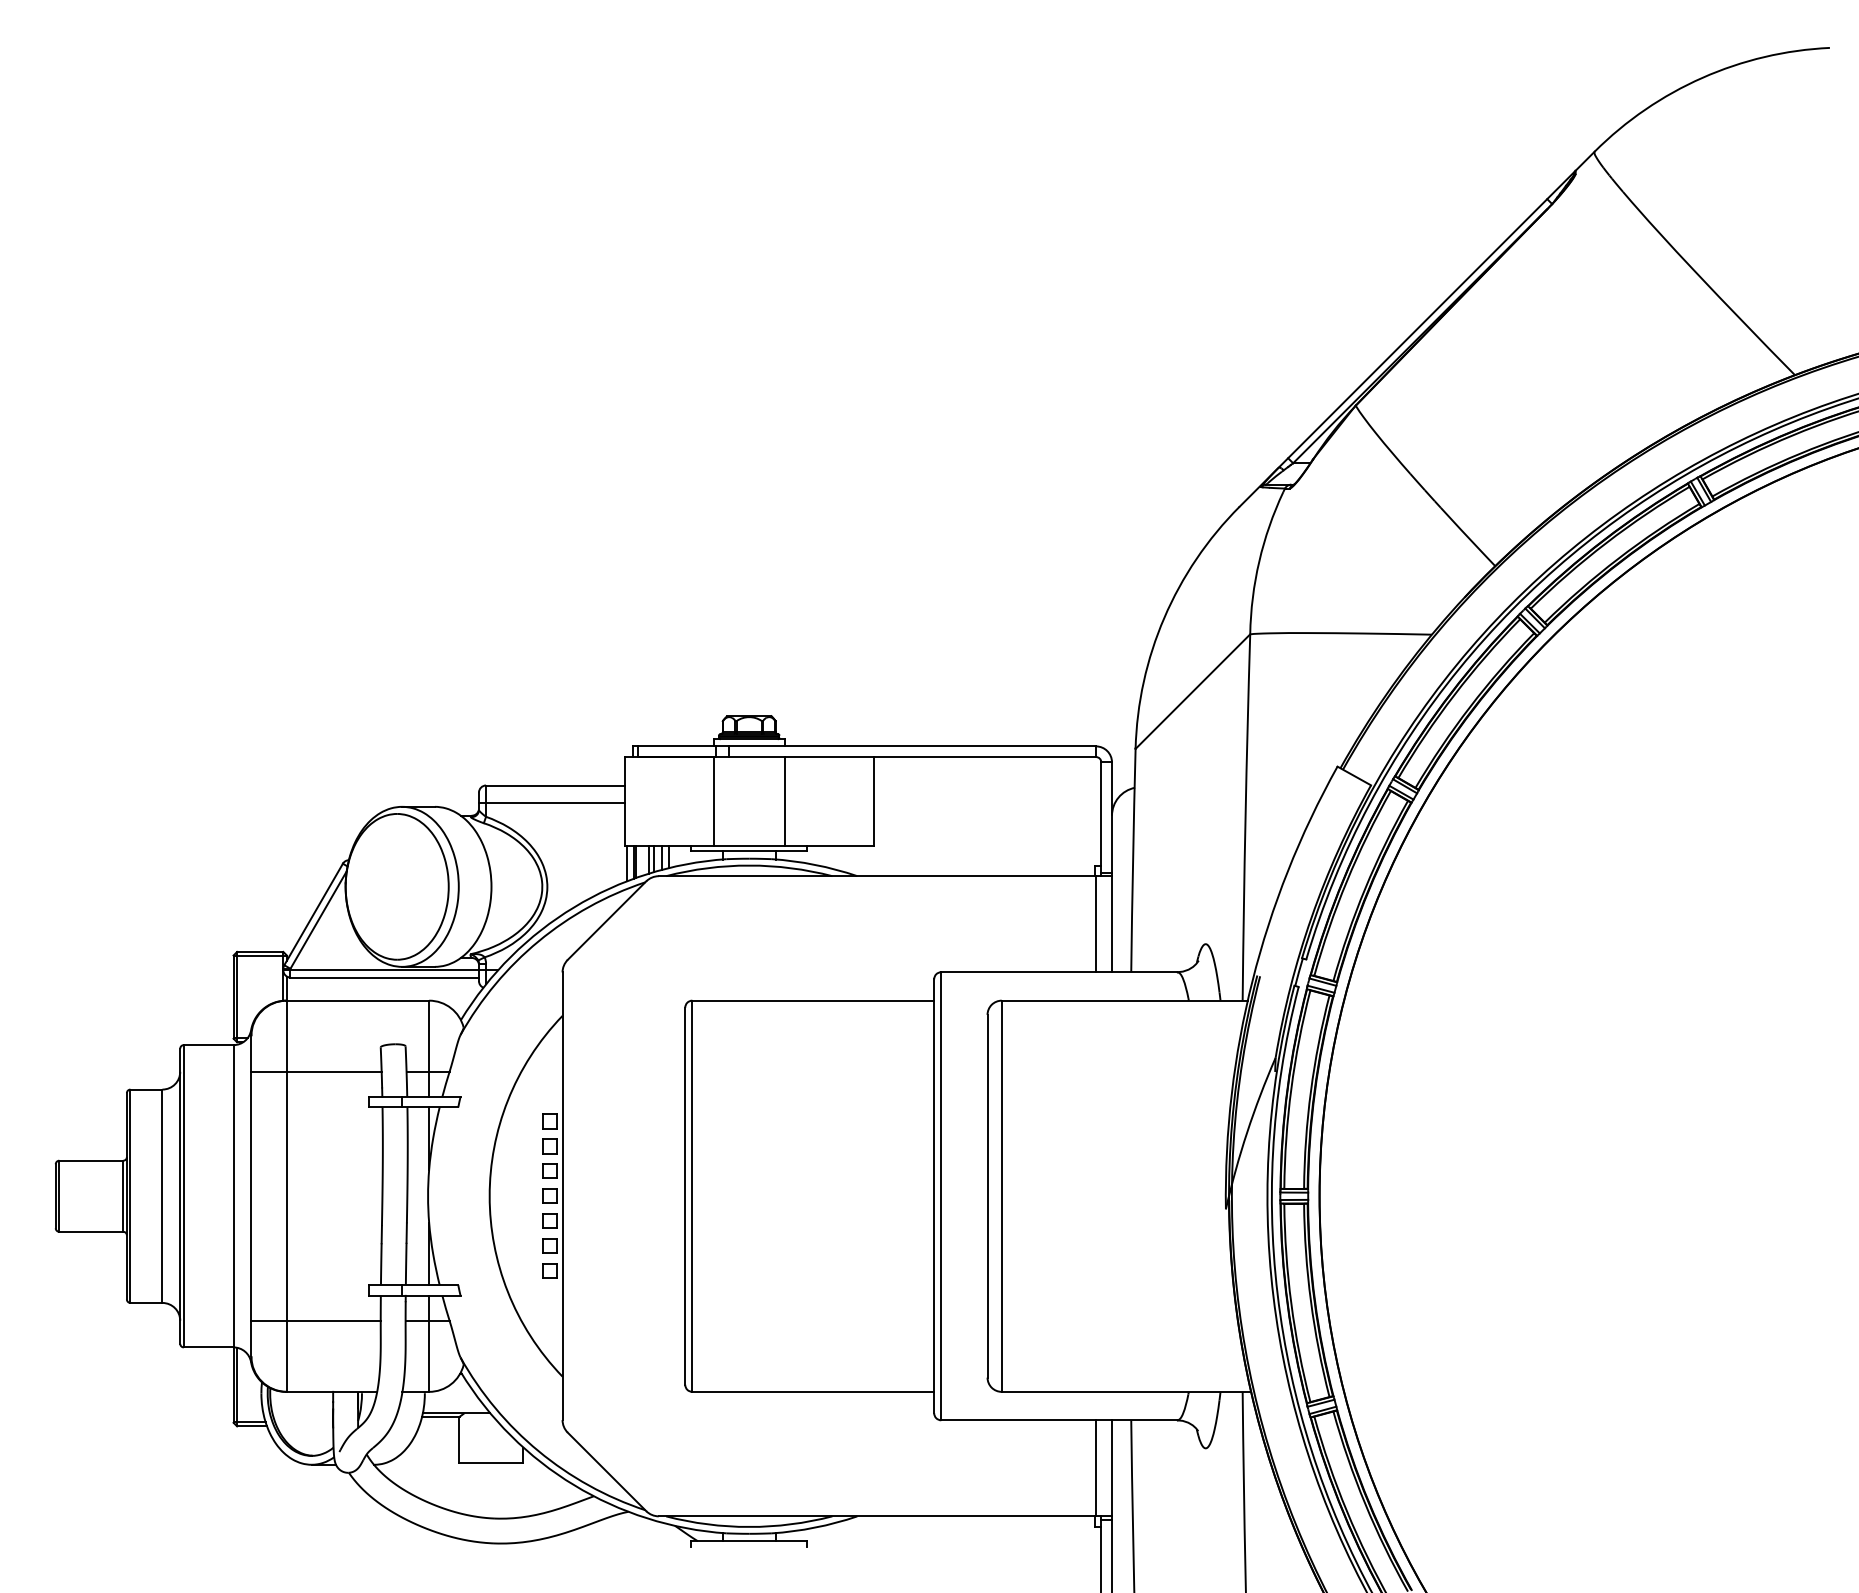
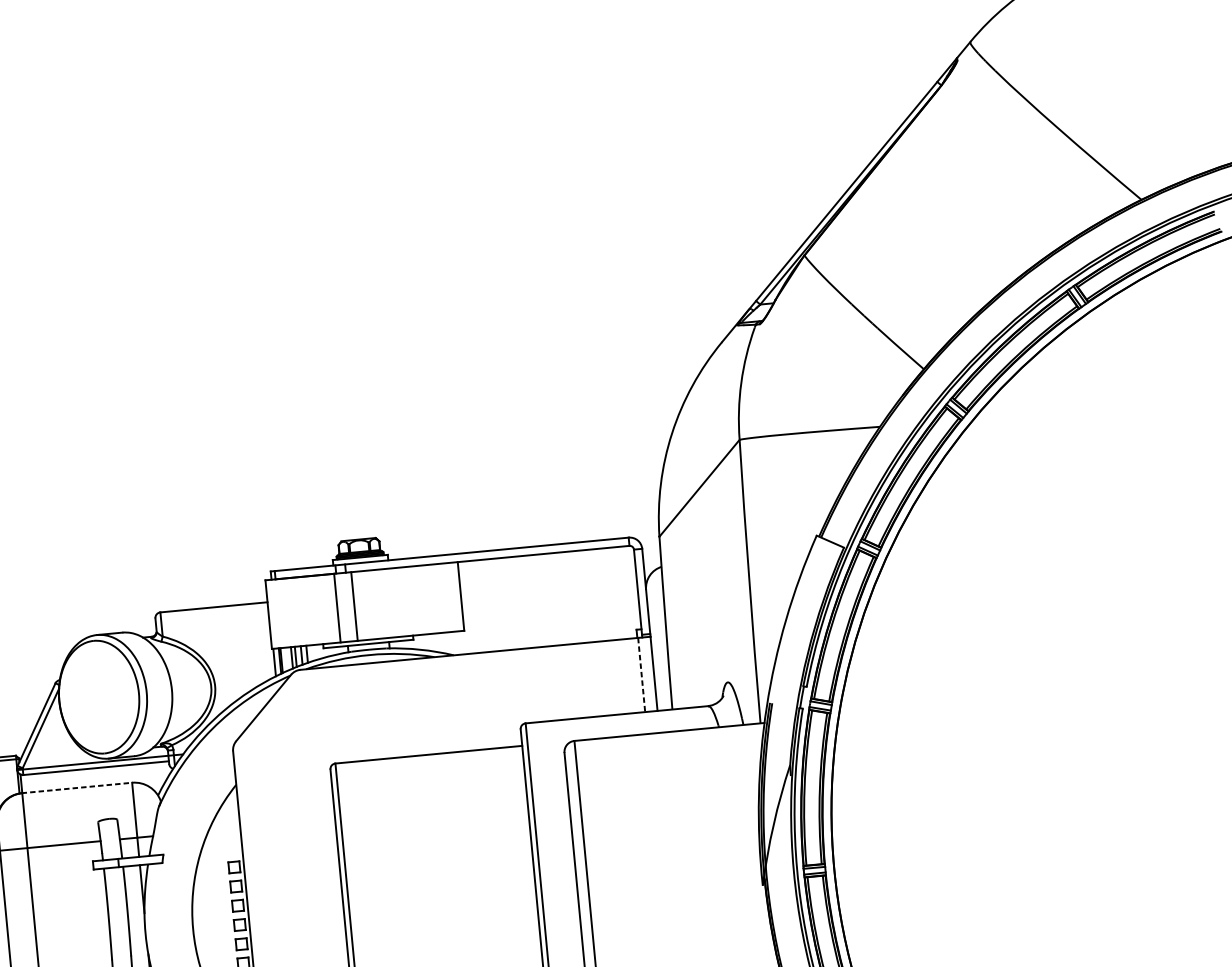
line: (784, 801) -> (354, 606), moved
line: (551, 803) -> (212, 621), removed
line: (1096, 924) -> (642, 675), solid -> dashed
line: (357, 1000) -> (76, 787), solid -> dashed

